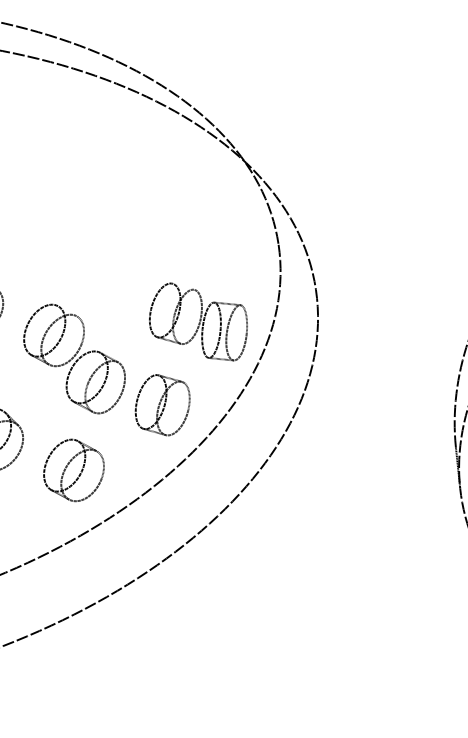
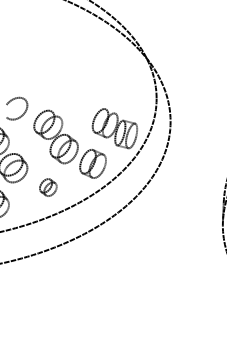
part: (74, 470) -> (48, 187), size x0.6

